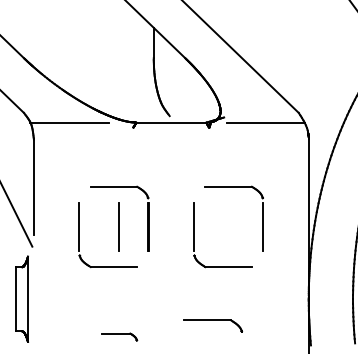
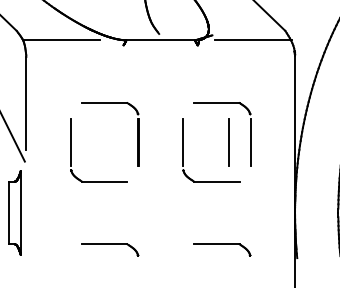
line: (118, 226) -> (228, 141), moved
part: (213, 325) -> (222, 249), moved
part: (119, 336) -> (110, 249), size x1.67

